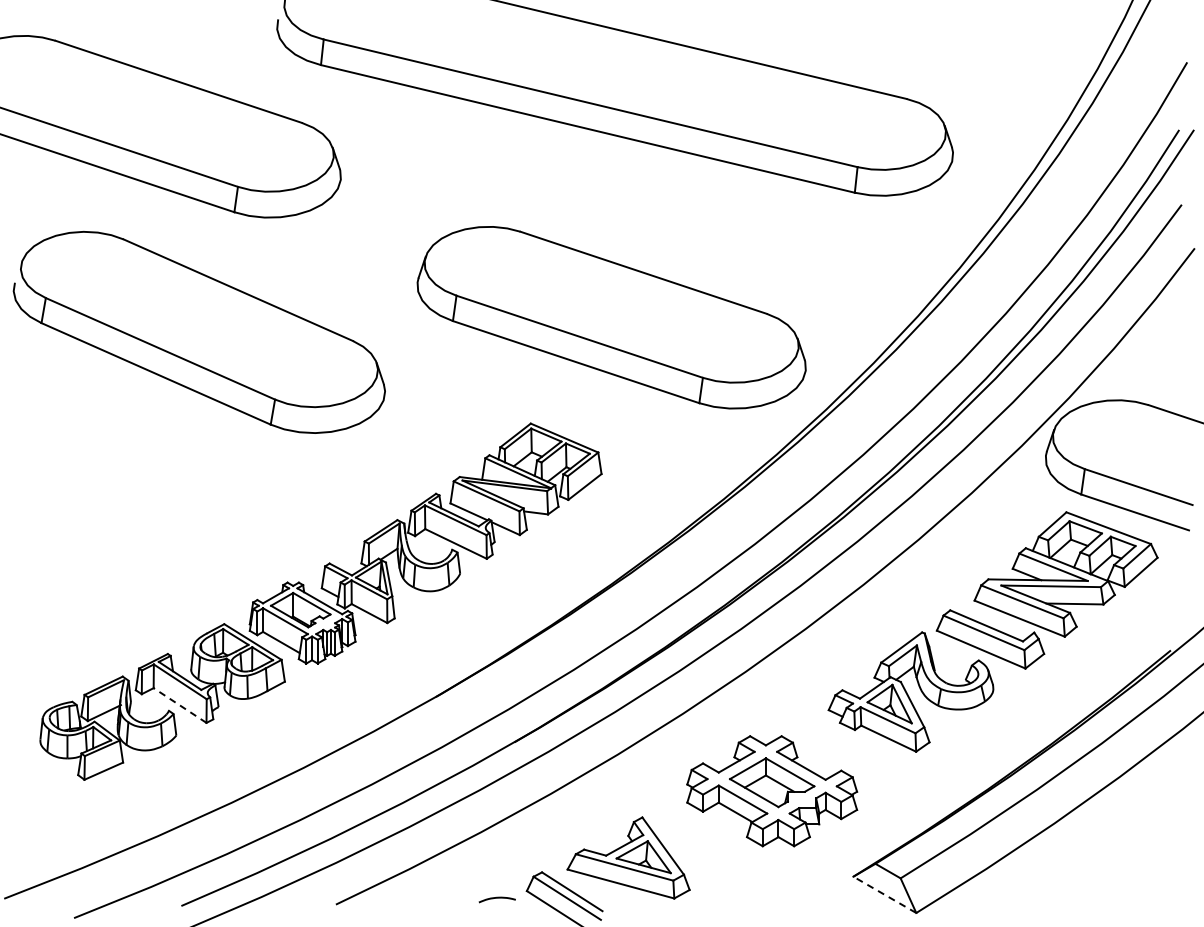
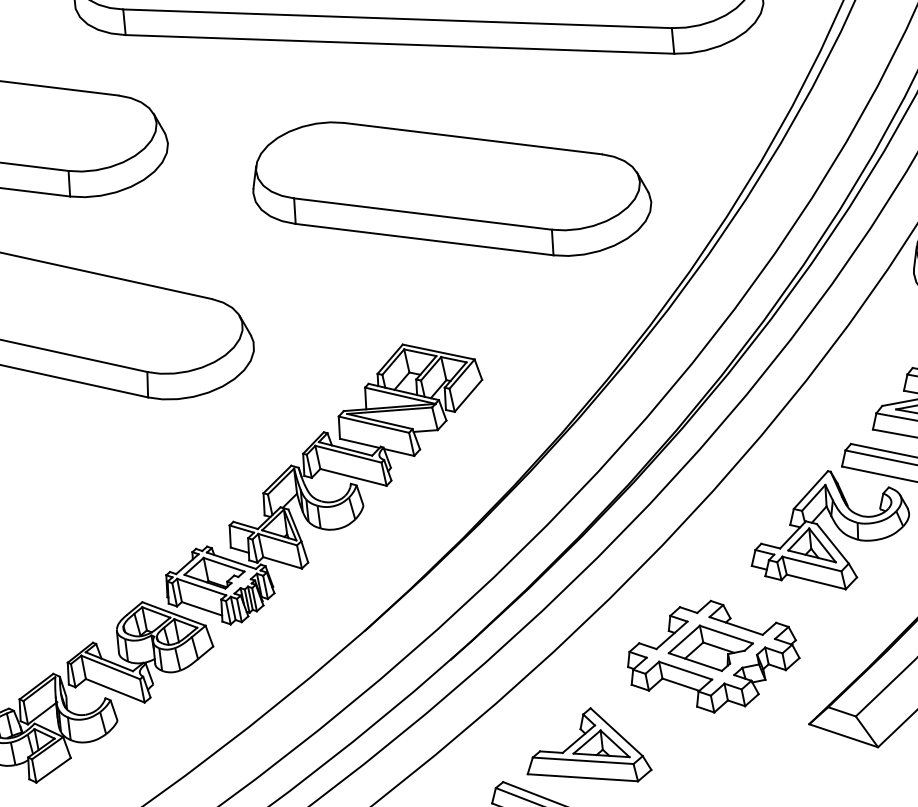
part: (611, 317) -> (450, 188), moved
line: (180, 705) -> (115, 690), dashed -> solid
line: (884, 894) -> (843, 735), dashed -> solid

